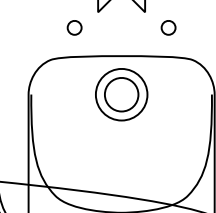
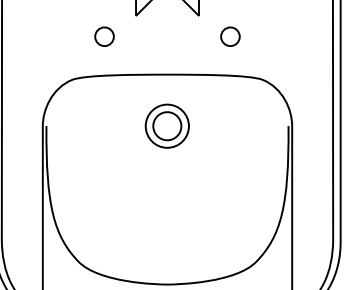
part: (120, 94) -> (166, 125), size x0.62

